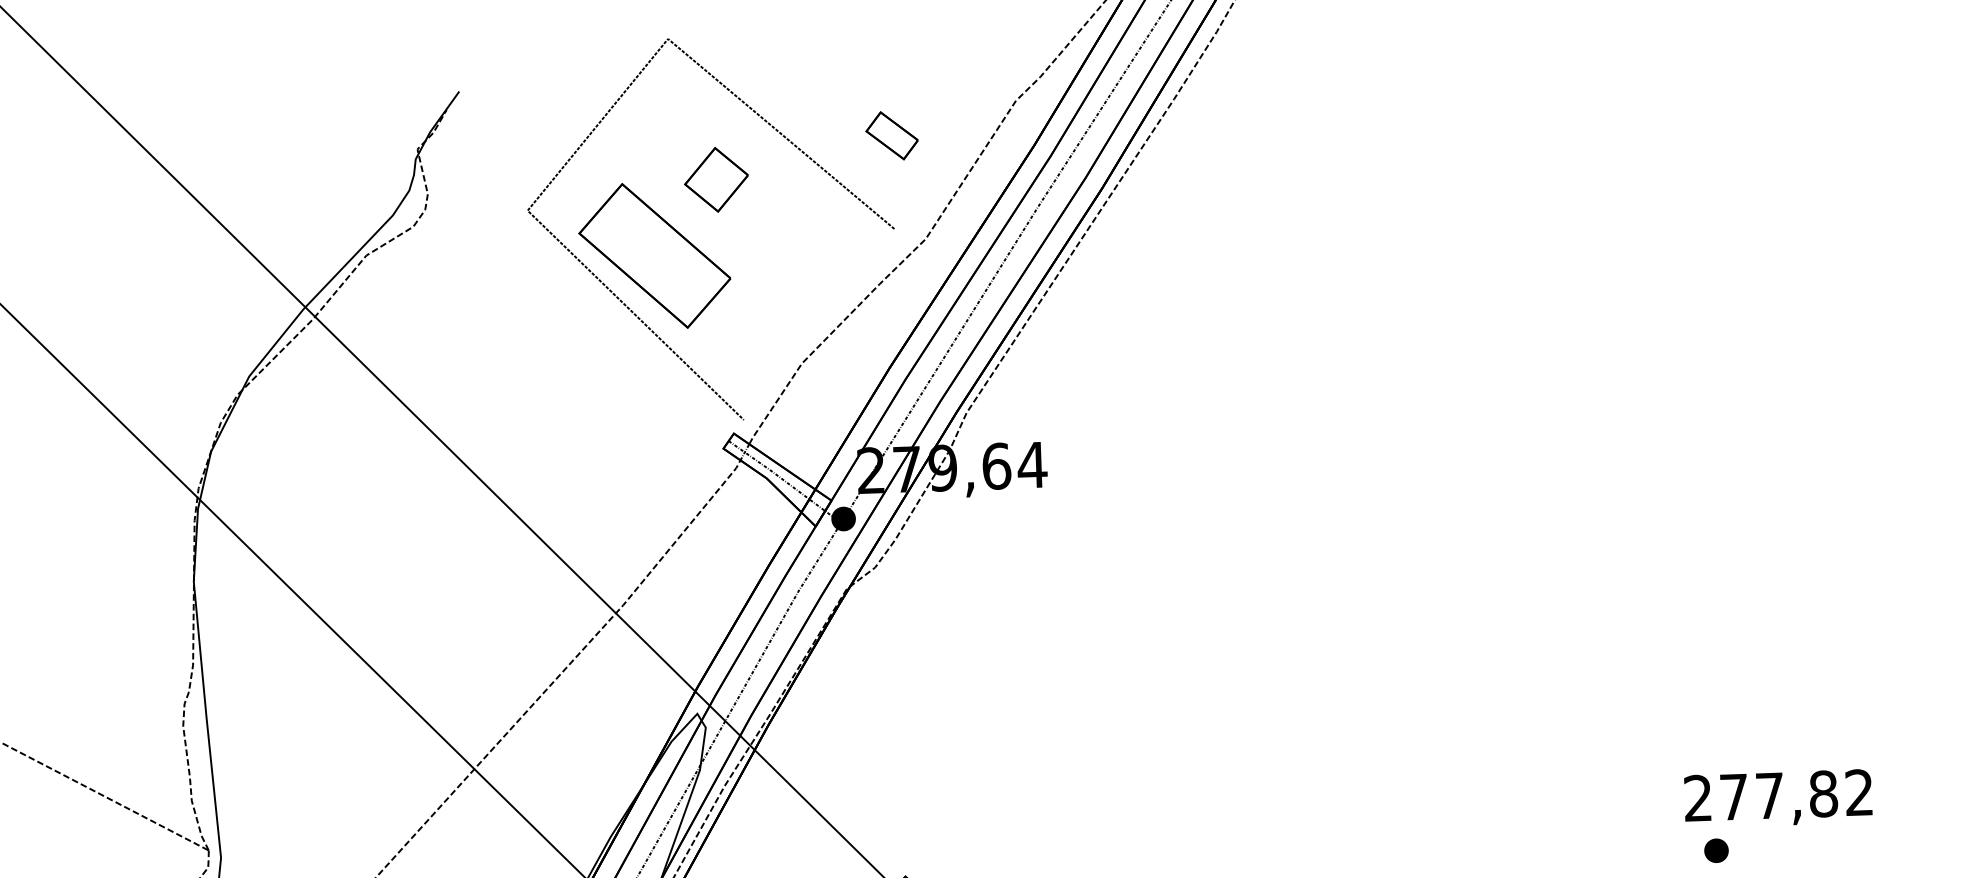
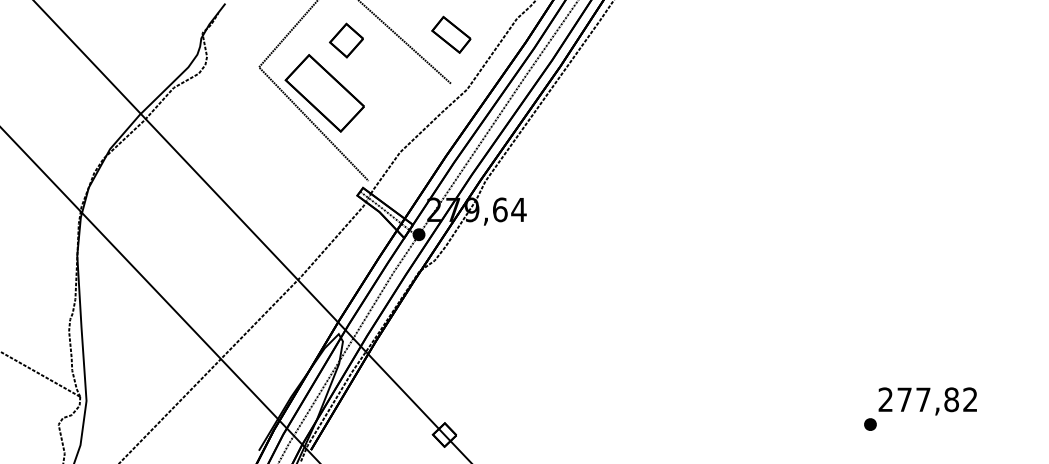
part: (892, 135) -> (451, 34), size x1.43
part: (716, 179) -> (346, 40), moved
text: (1777, 798) -> (927, 401), moved

